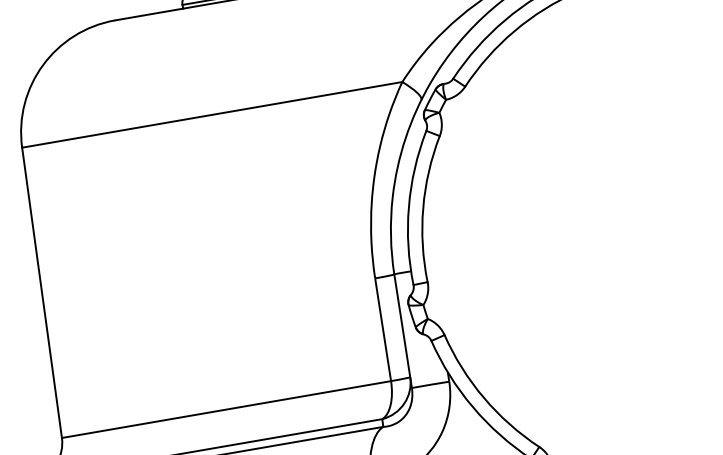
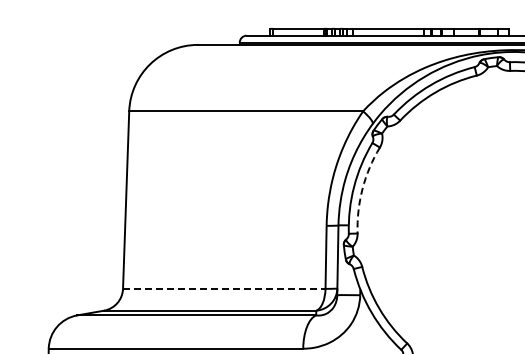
arc: (422, 207) -> (362, 188), solid -> dashed
line: (226, 408) -> (224, 288), solid -> dashed

